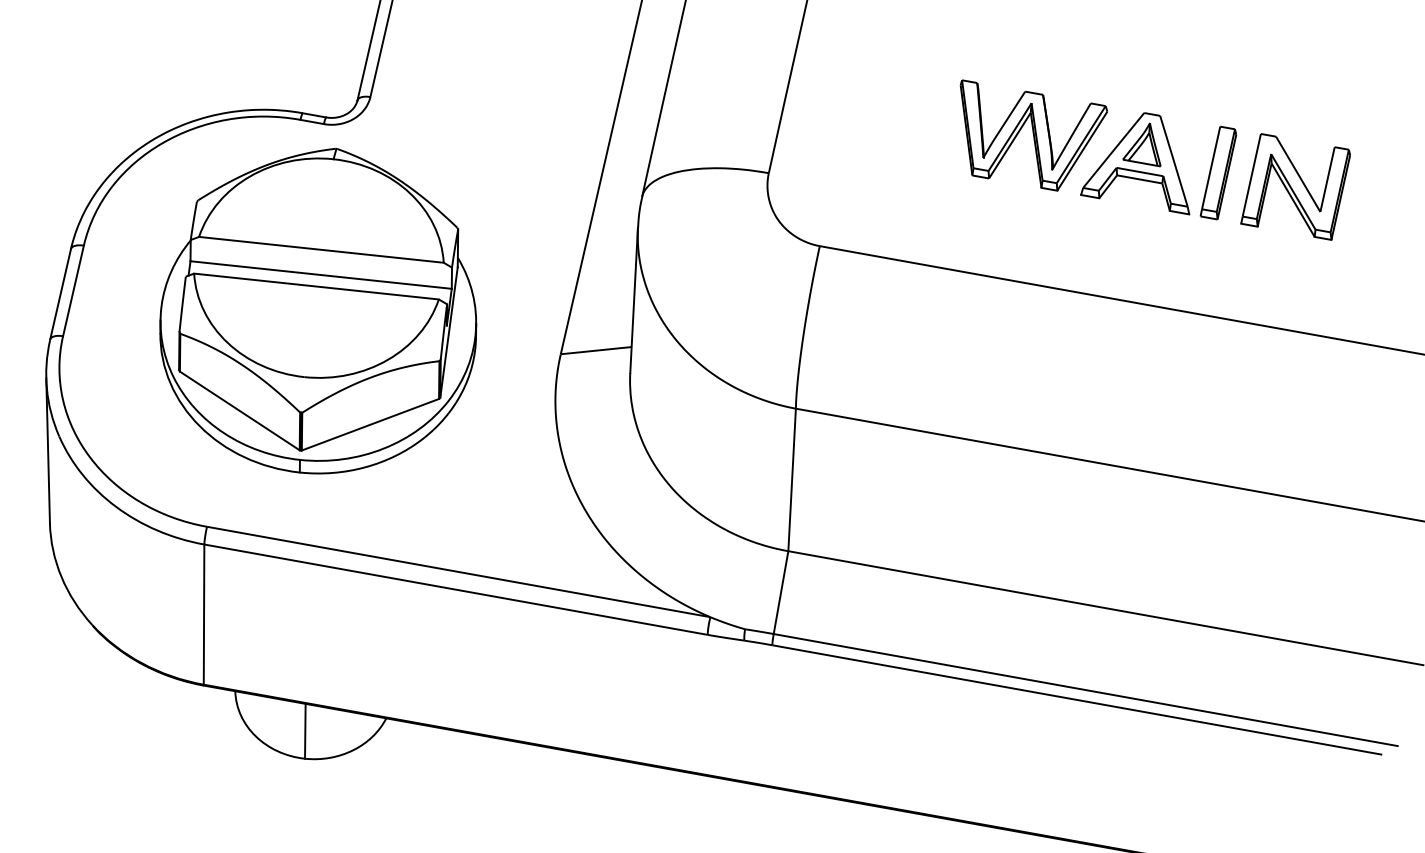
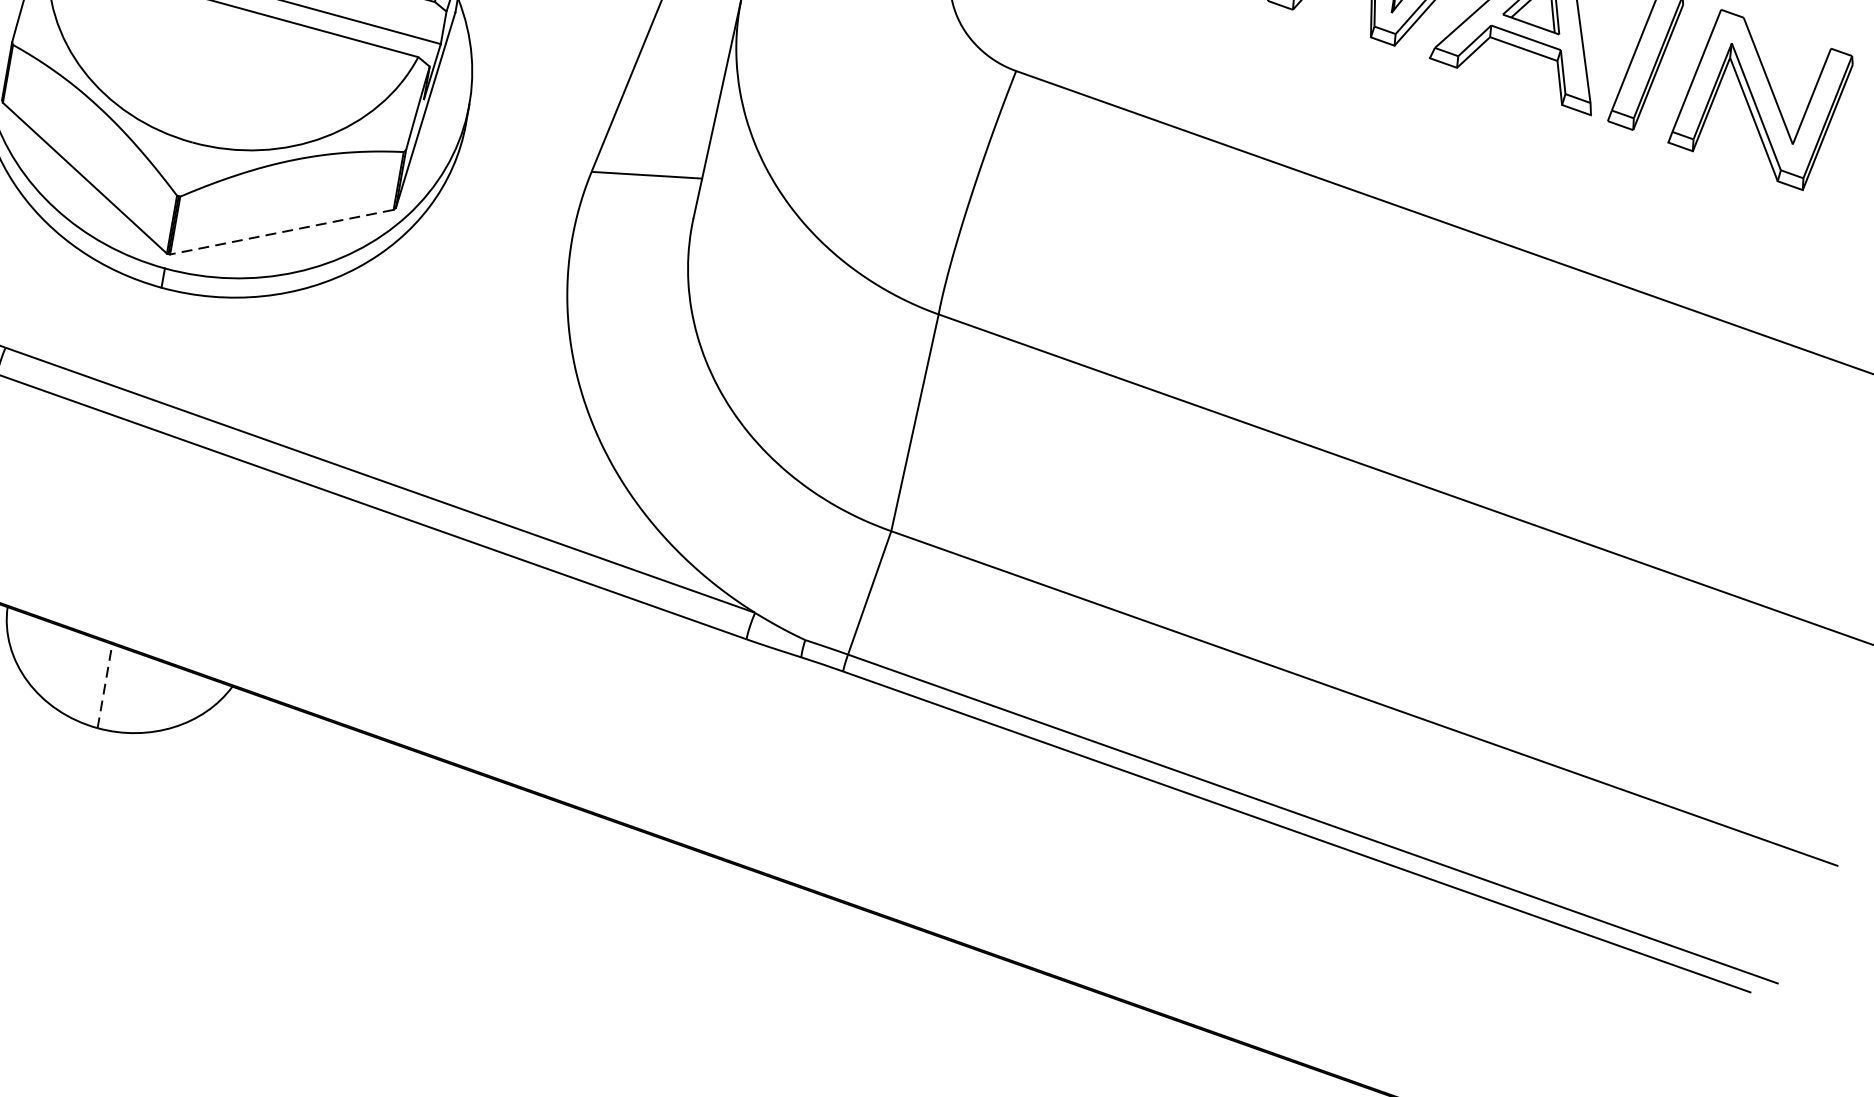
line: (369, 424) -> (280, 231), solid -> dashed
line: (305, 730) -> (105, 684), solid -> dashed

